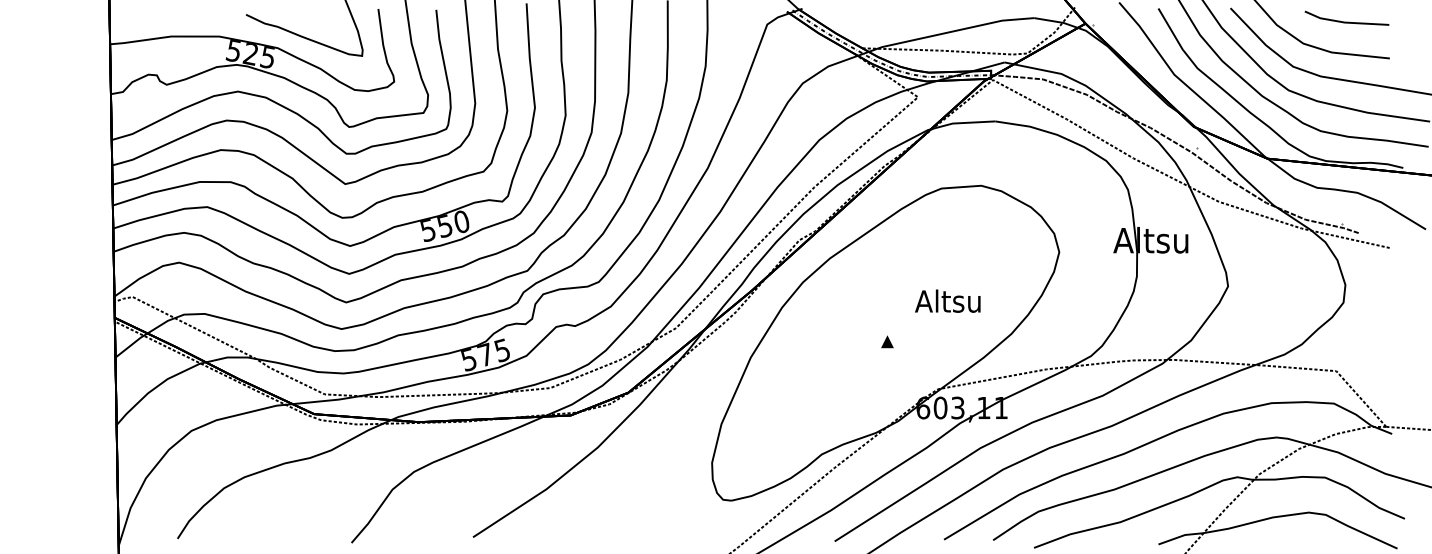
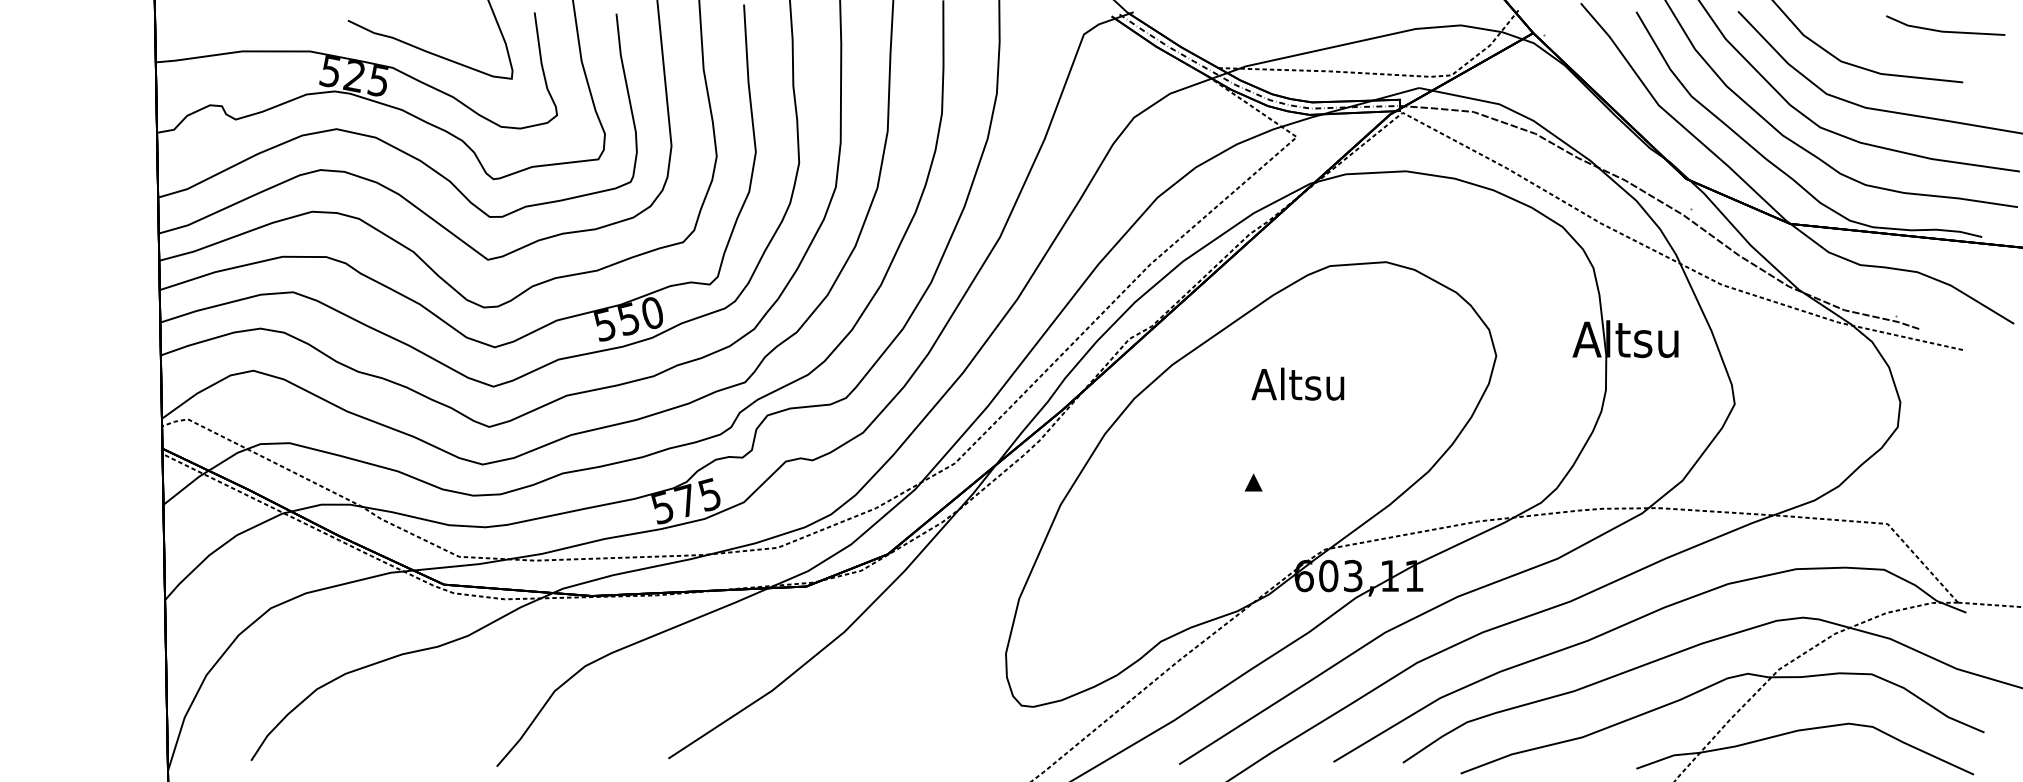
line: (1346, 21) -> (1945, 30), moved
text: (947, 300) -> (1297, 383), moved

